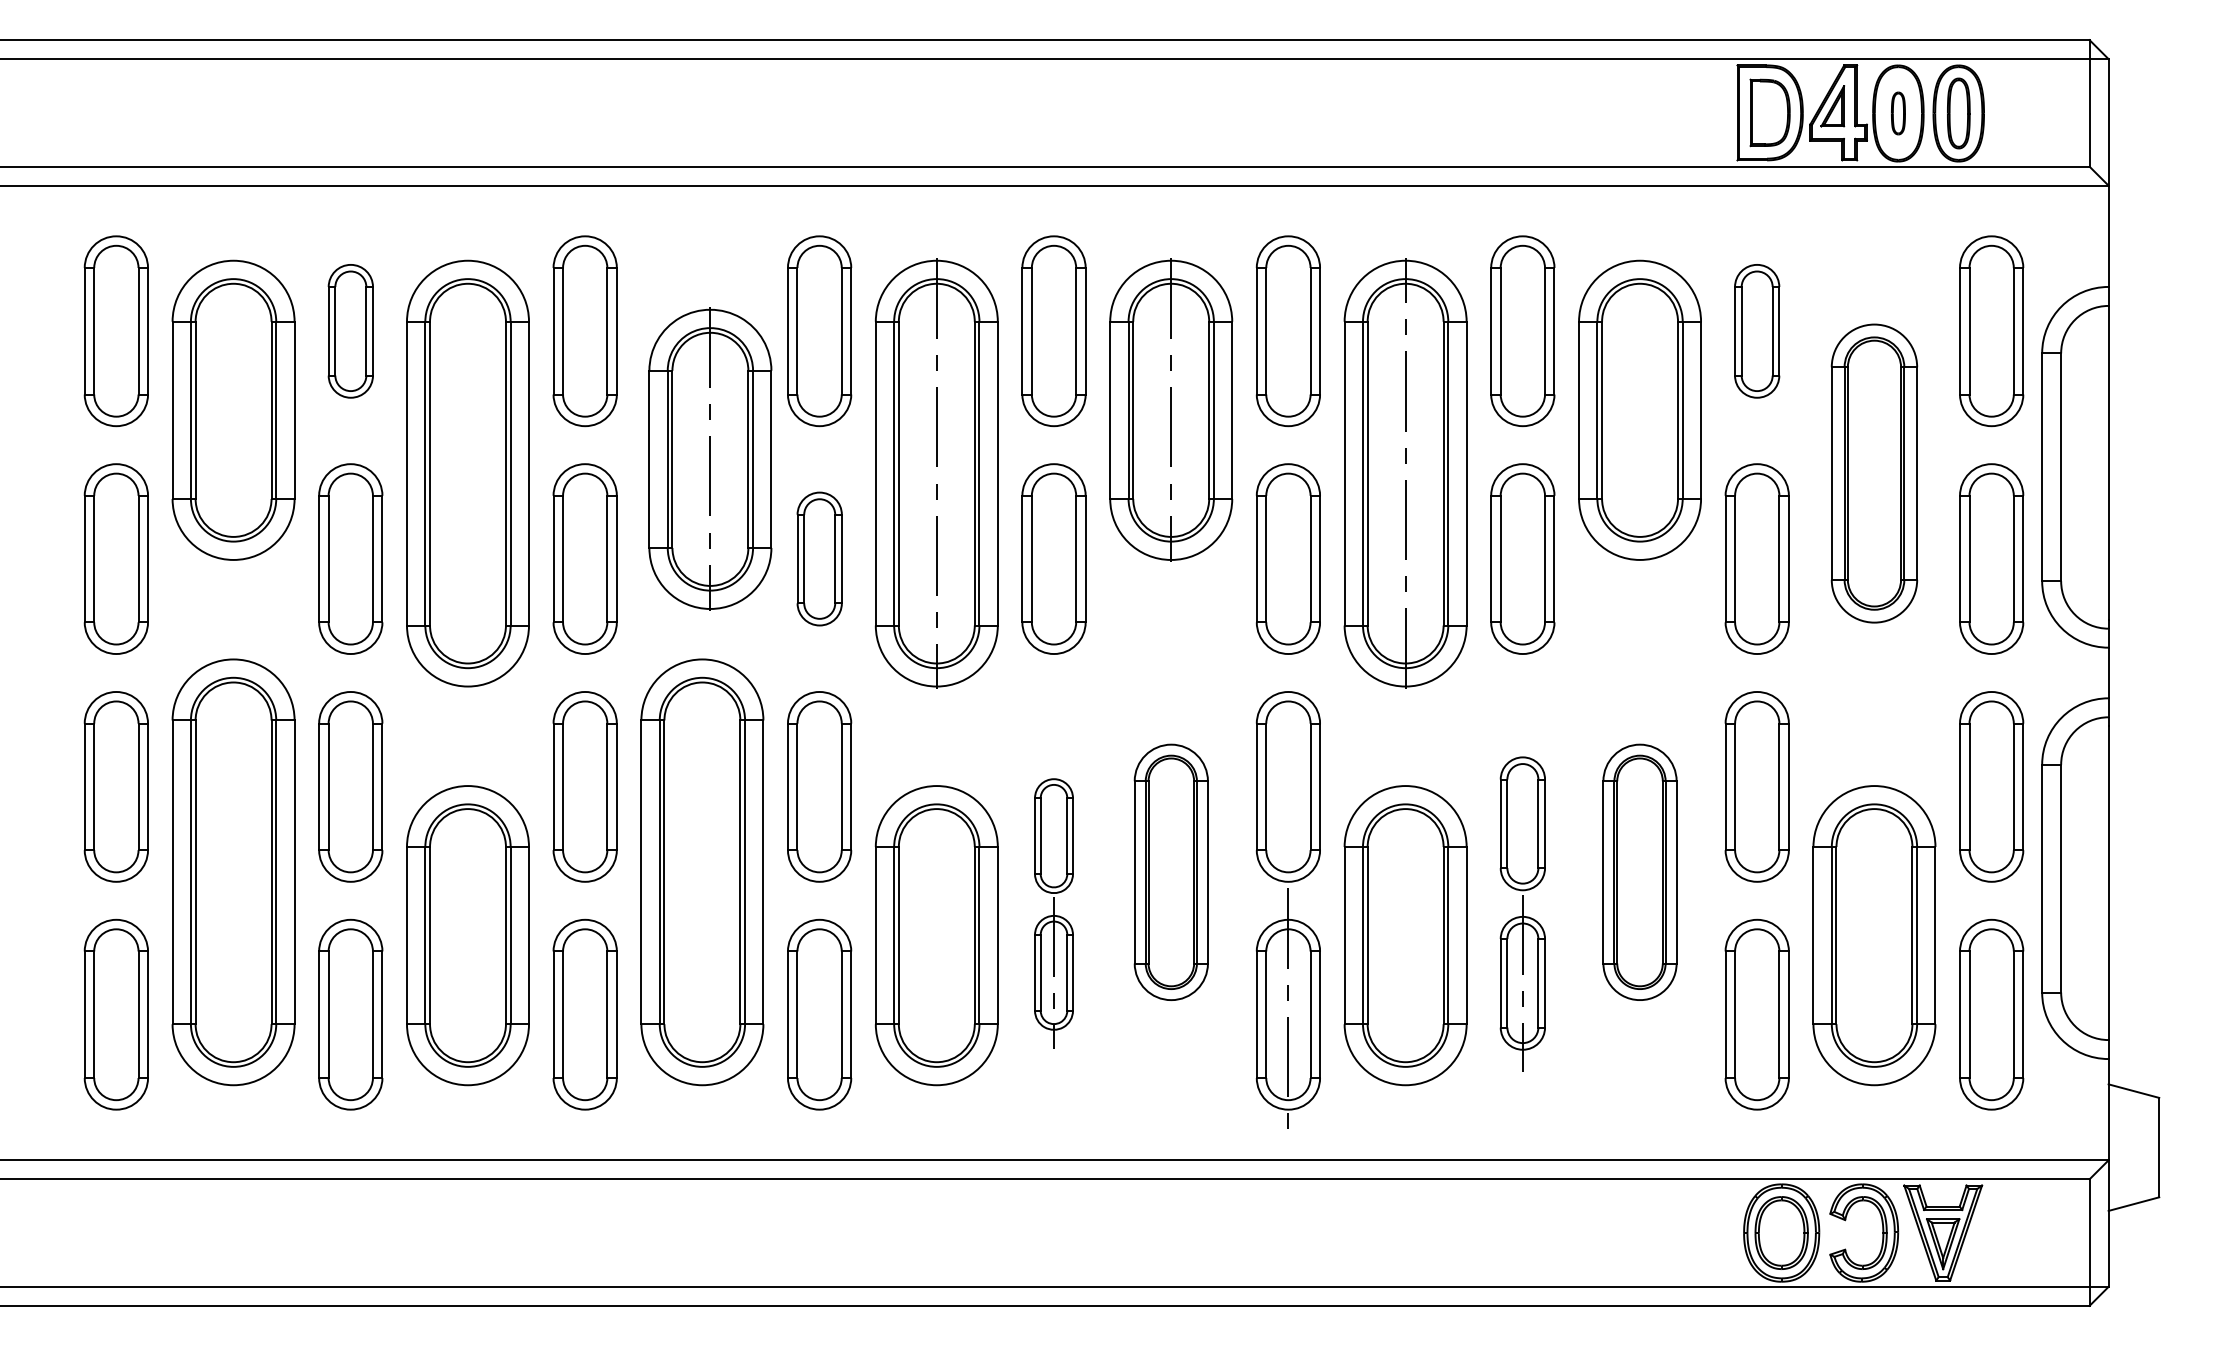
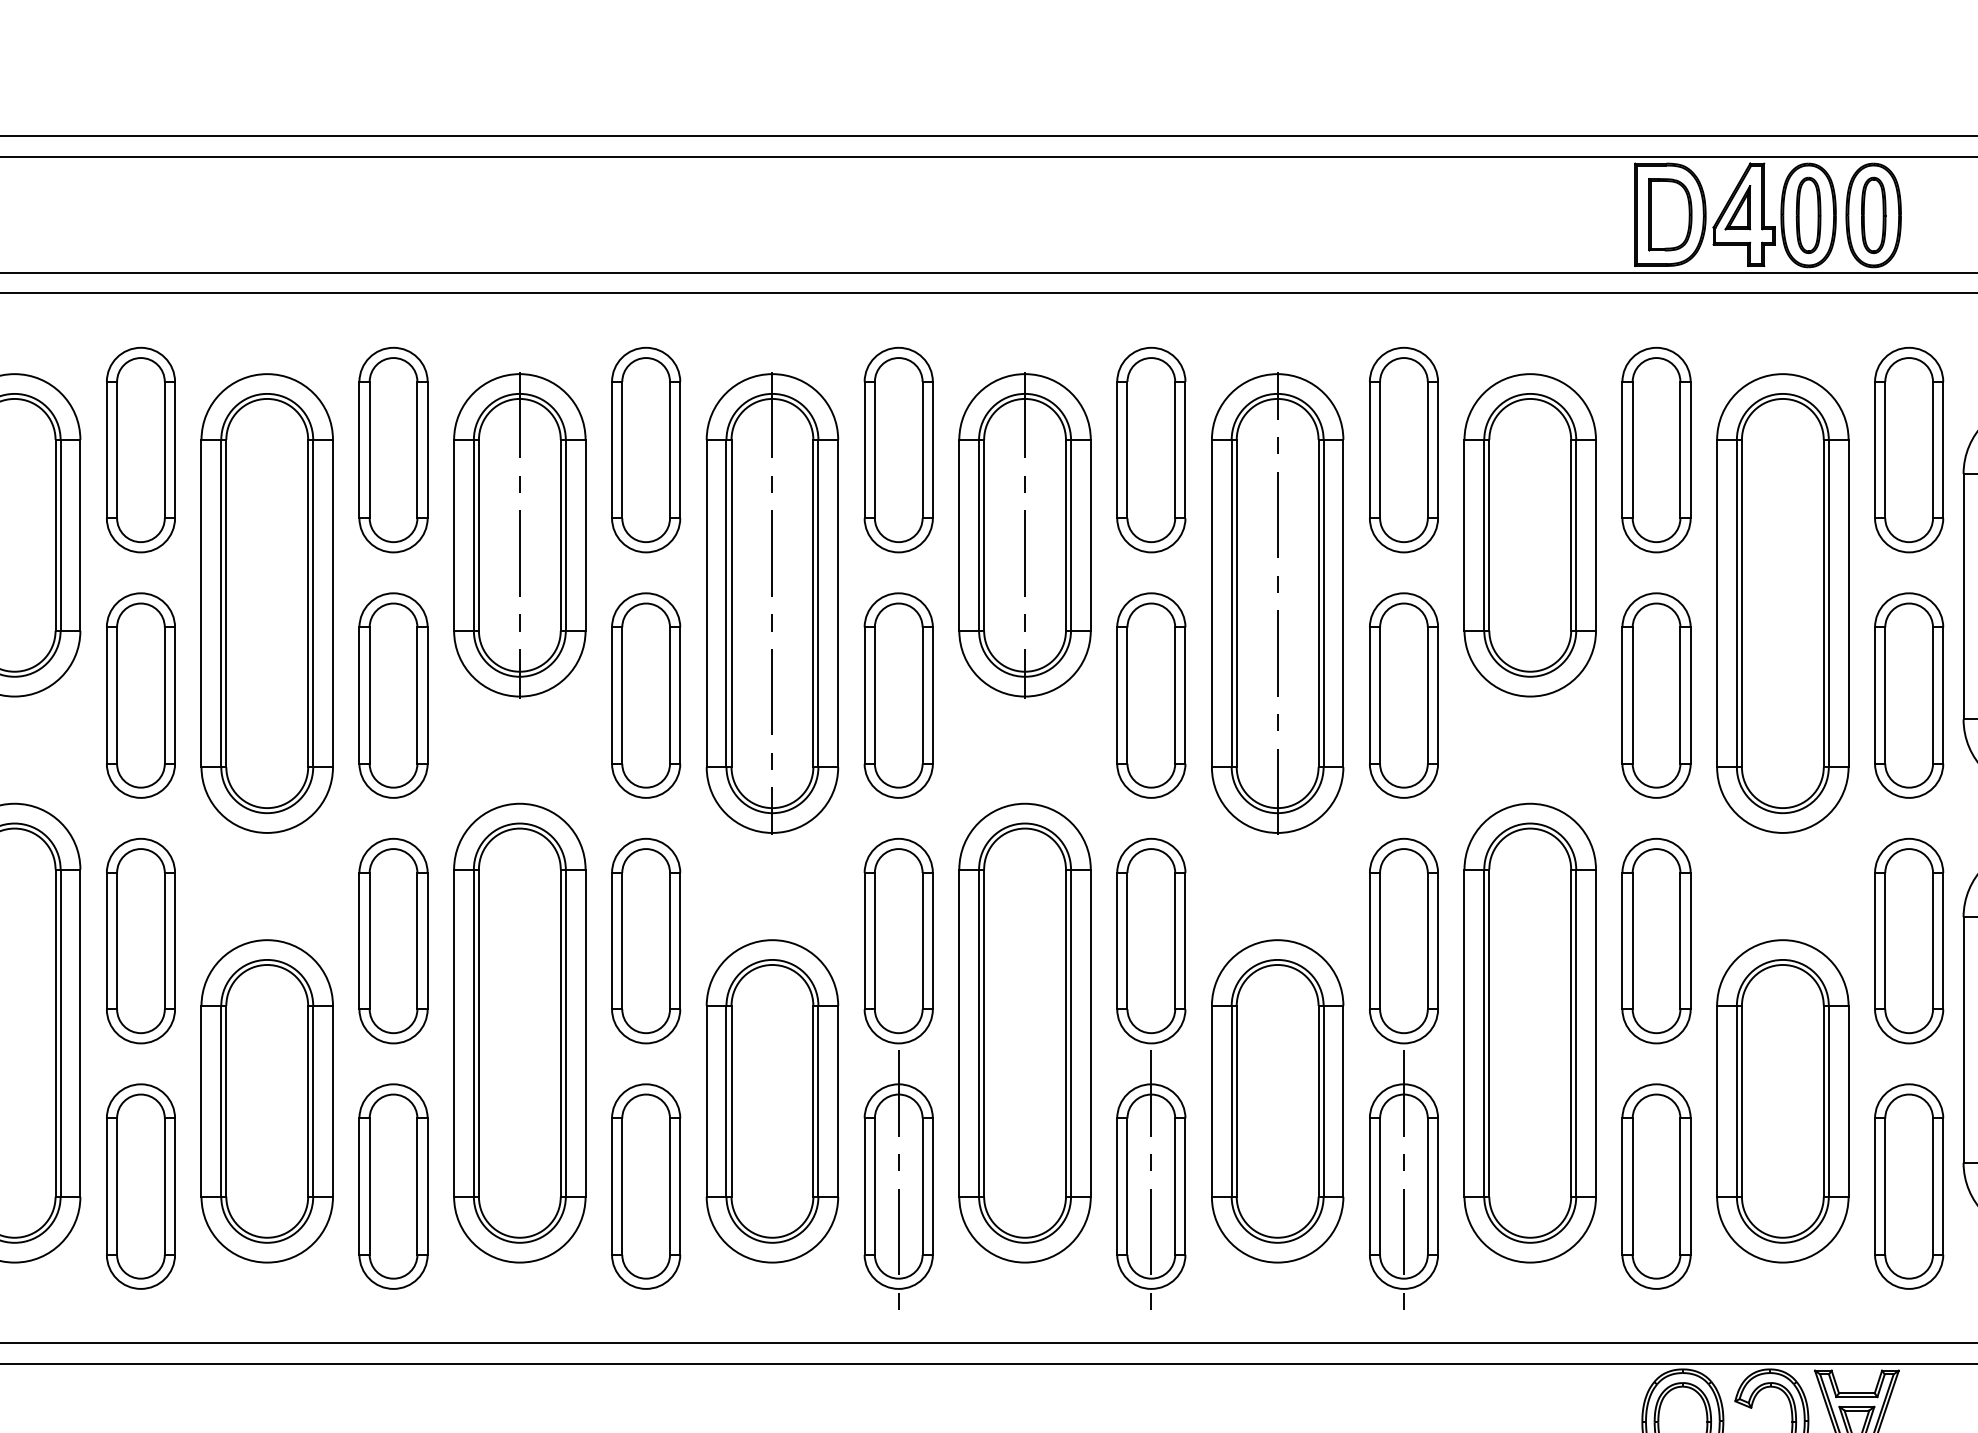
part: (1898, 113) -> (1808, 215), size x1.67
part: (350, 331) -> (140, 450), size x1.43
part: (1756, 331) -> (1655, 450), size x1.43
part: (710, 458) -> (519, 534), moved
part: (1874, 473) -> (1782, 603), size x1.43
part: (819, 558) -> (646, 694), size x1.43
part: (1171, 872) -> (1025, 1033), size x1.67
part: (1639, 872) -> (1529, 1033), size x1.67
part: (1053, 909) -> (898, 1073), size x1.67
part: (1522, 909) -> (1403, 1073), size x1.43

